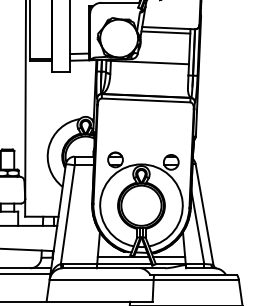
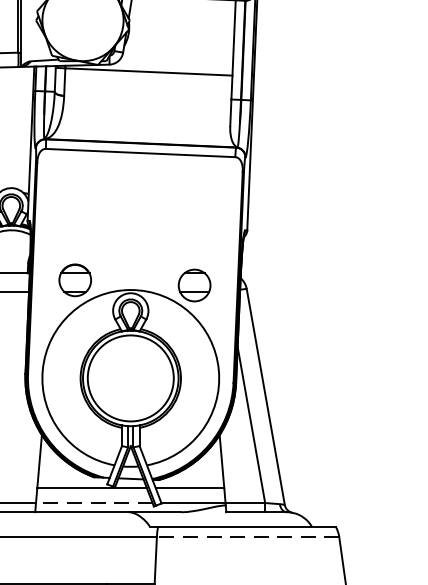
line: (165, 32) -> (182, 7), removed
line: (123, 263) -> (92, 502), solid -> dashed
line: (196, 279) -> (248, 536), solid -> dashed

